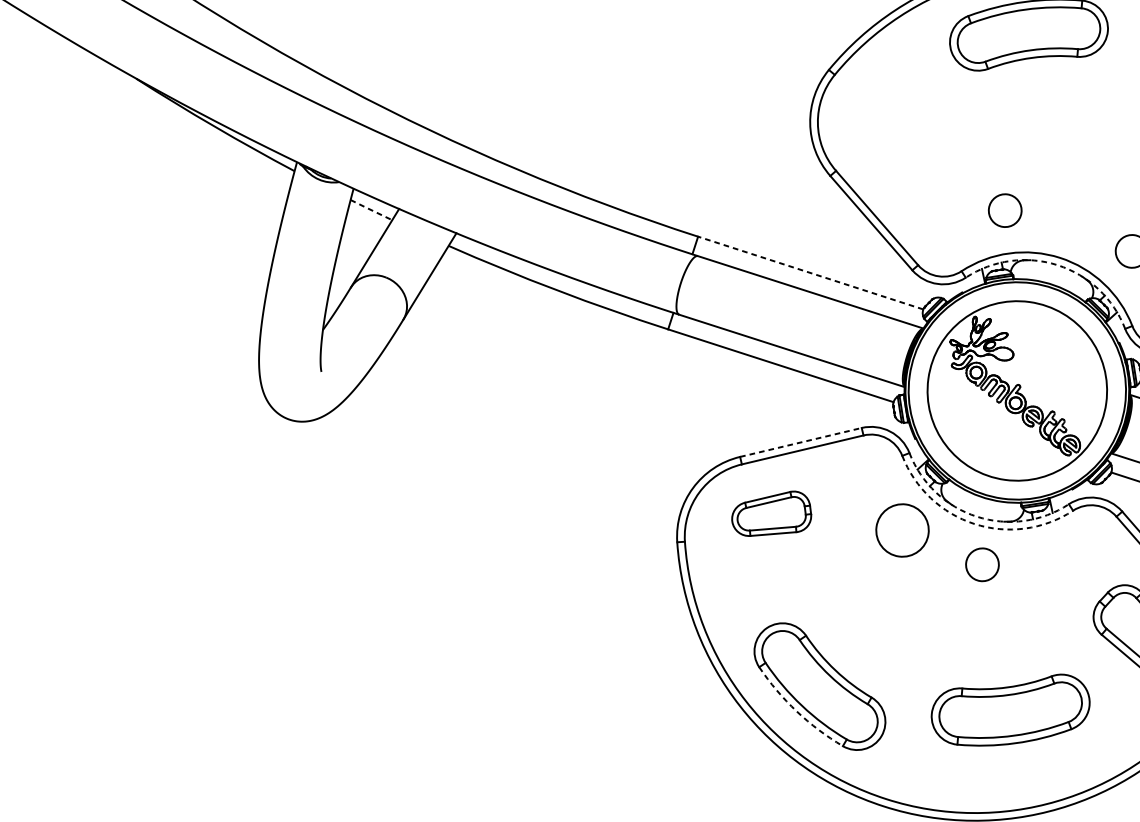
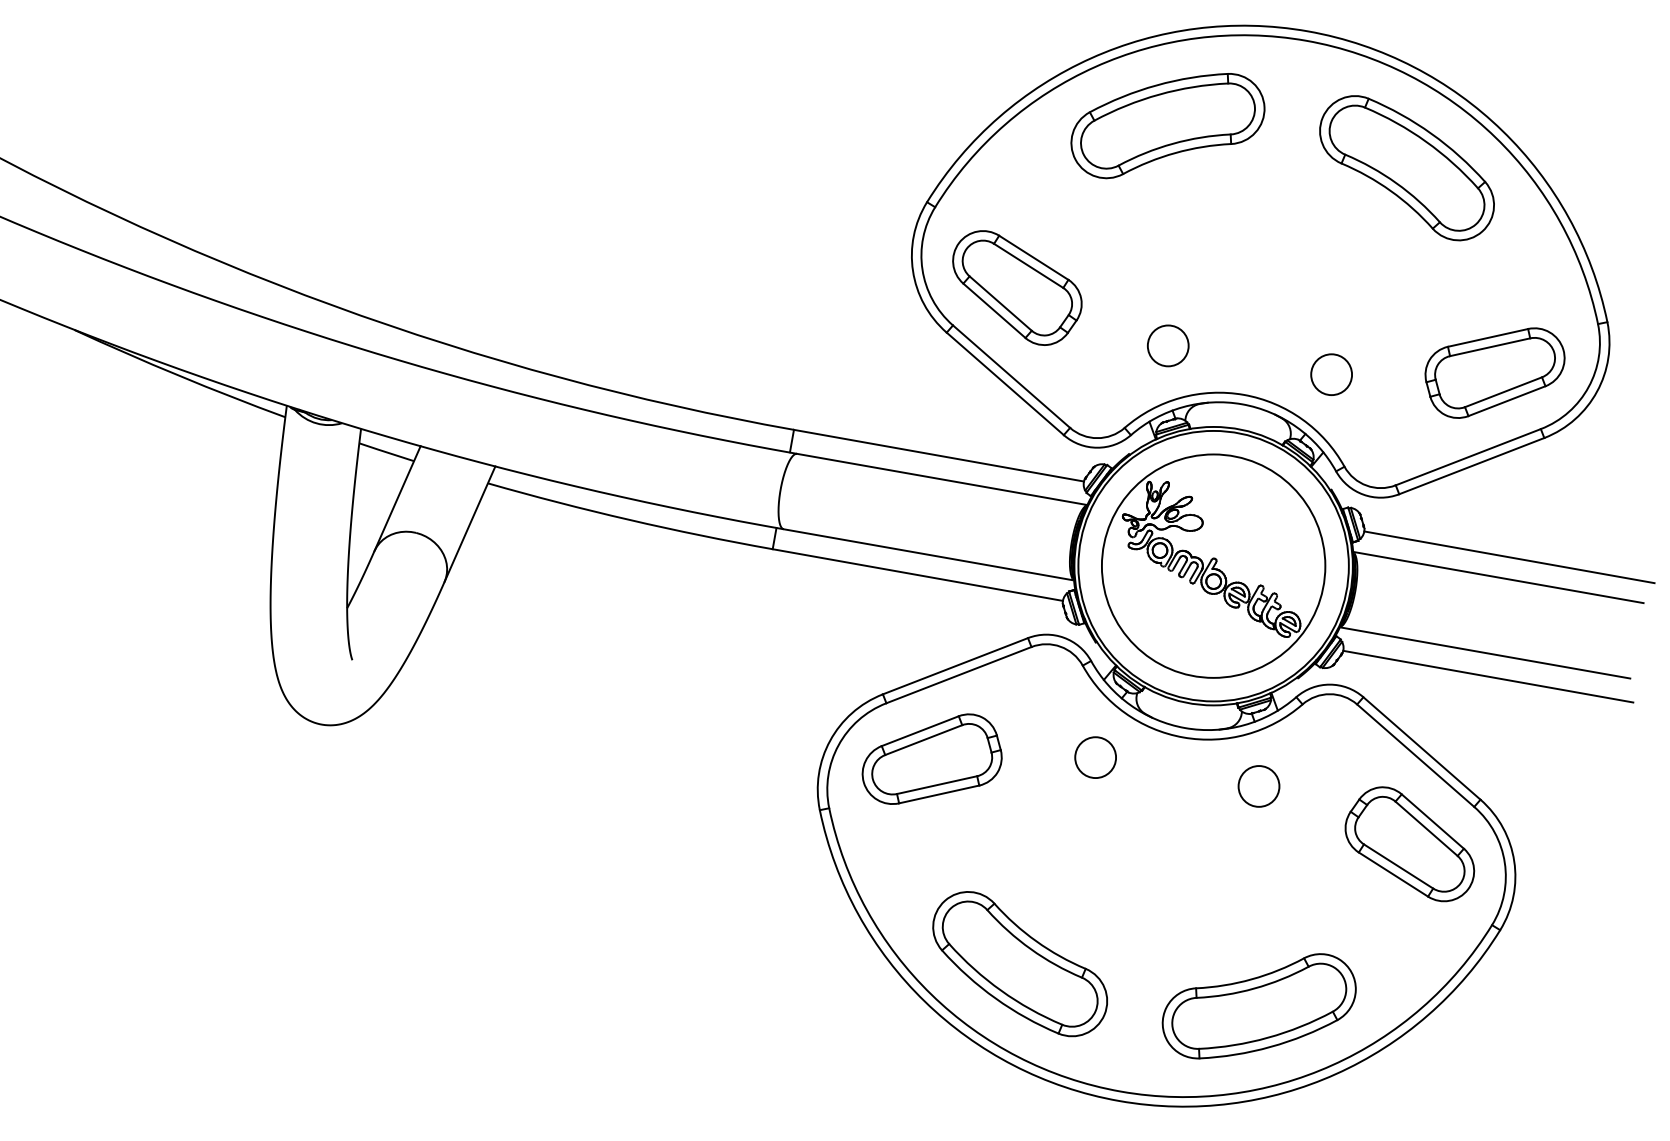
part: (891, 147) -> (1017, 287), added
line: (370, 210) -> (385, 452), dashed -> solid
arc: (1057, 265) -> (1242, 404), dashed -> solid
line: (810, 272) -> (938, 455), dashed -> solid
line: (800, 442) -> (955, 666), dashed -> solid
part: (771, 513) -> (931, 758), size x1.43
arc: (977, 517) -> (1185, 728), dashed -> solid
arc: (974, 524) -> (1183, 737), dashed -> solid
circle: (902, 530) -> (1095, 757), size x0.62
circle: (982, 564) -> (1258, 786), moved
part: (1010, 709) -> (1258, 1006), moved
arc: (796, 711) -> (995, 998), dashed -> solid

